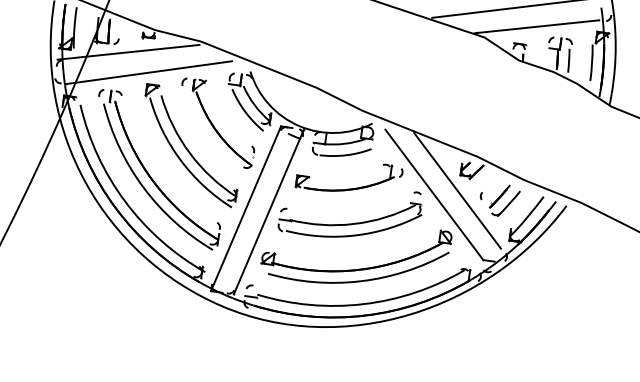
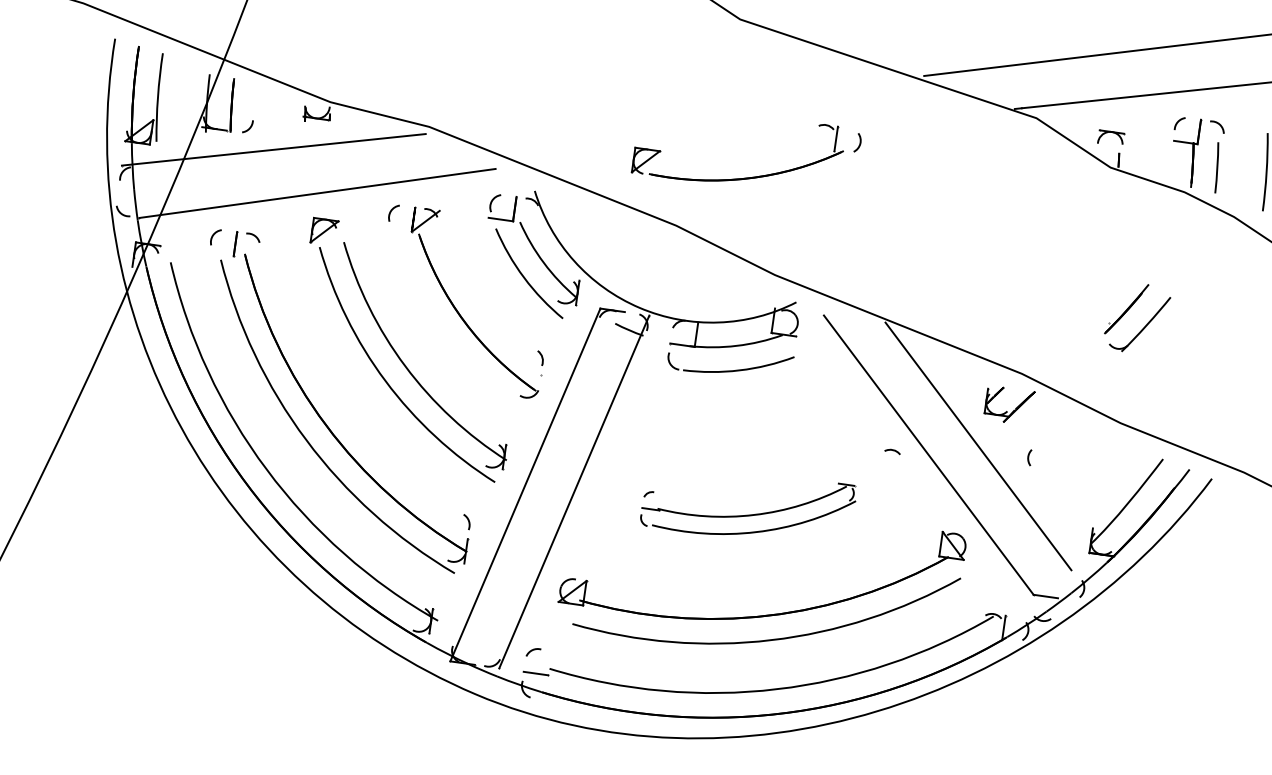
part: (348, 188) -> (744, 175), moved
part: (504, 200) -> (1136, 317), moved
part: (349, 219) -> (747, 507), size x0.7

